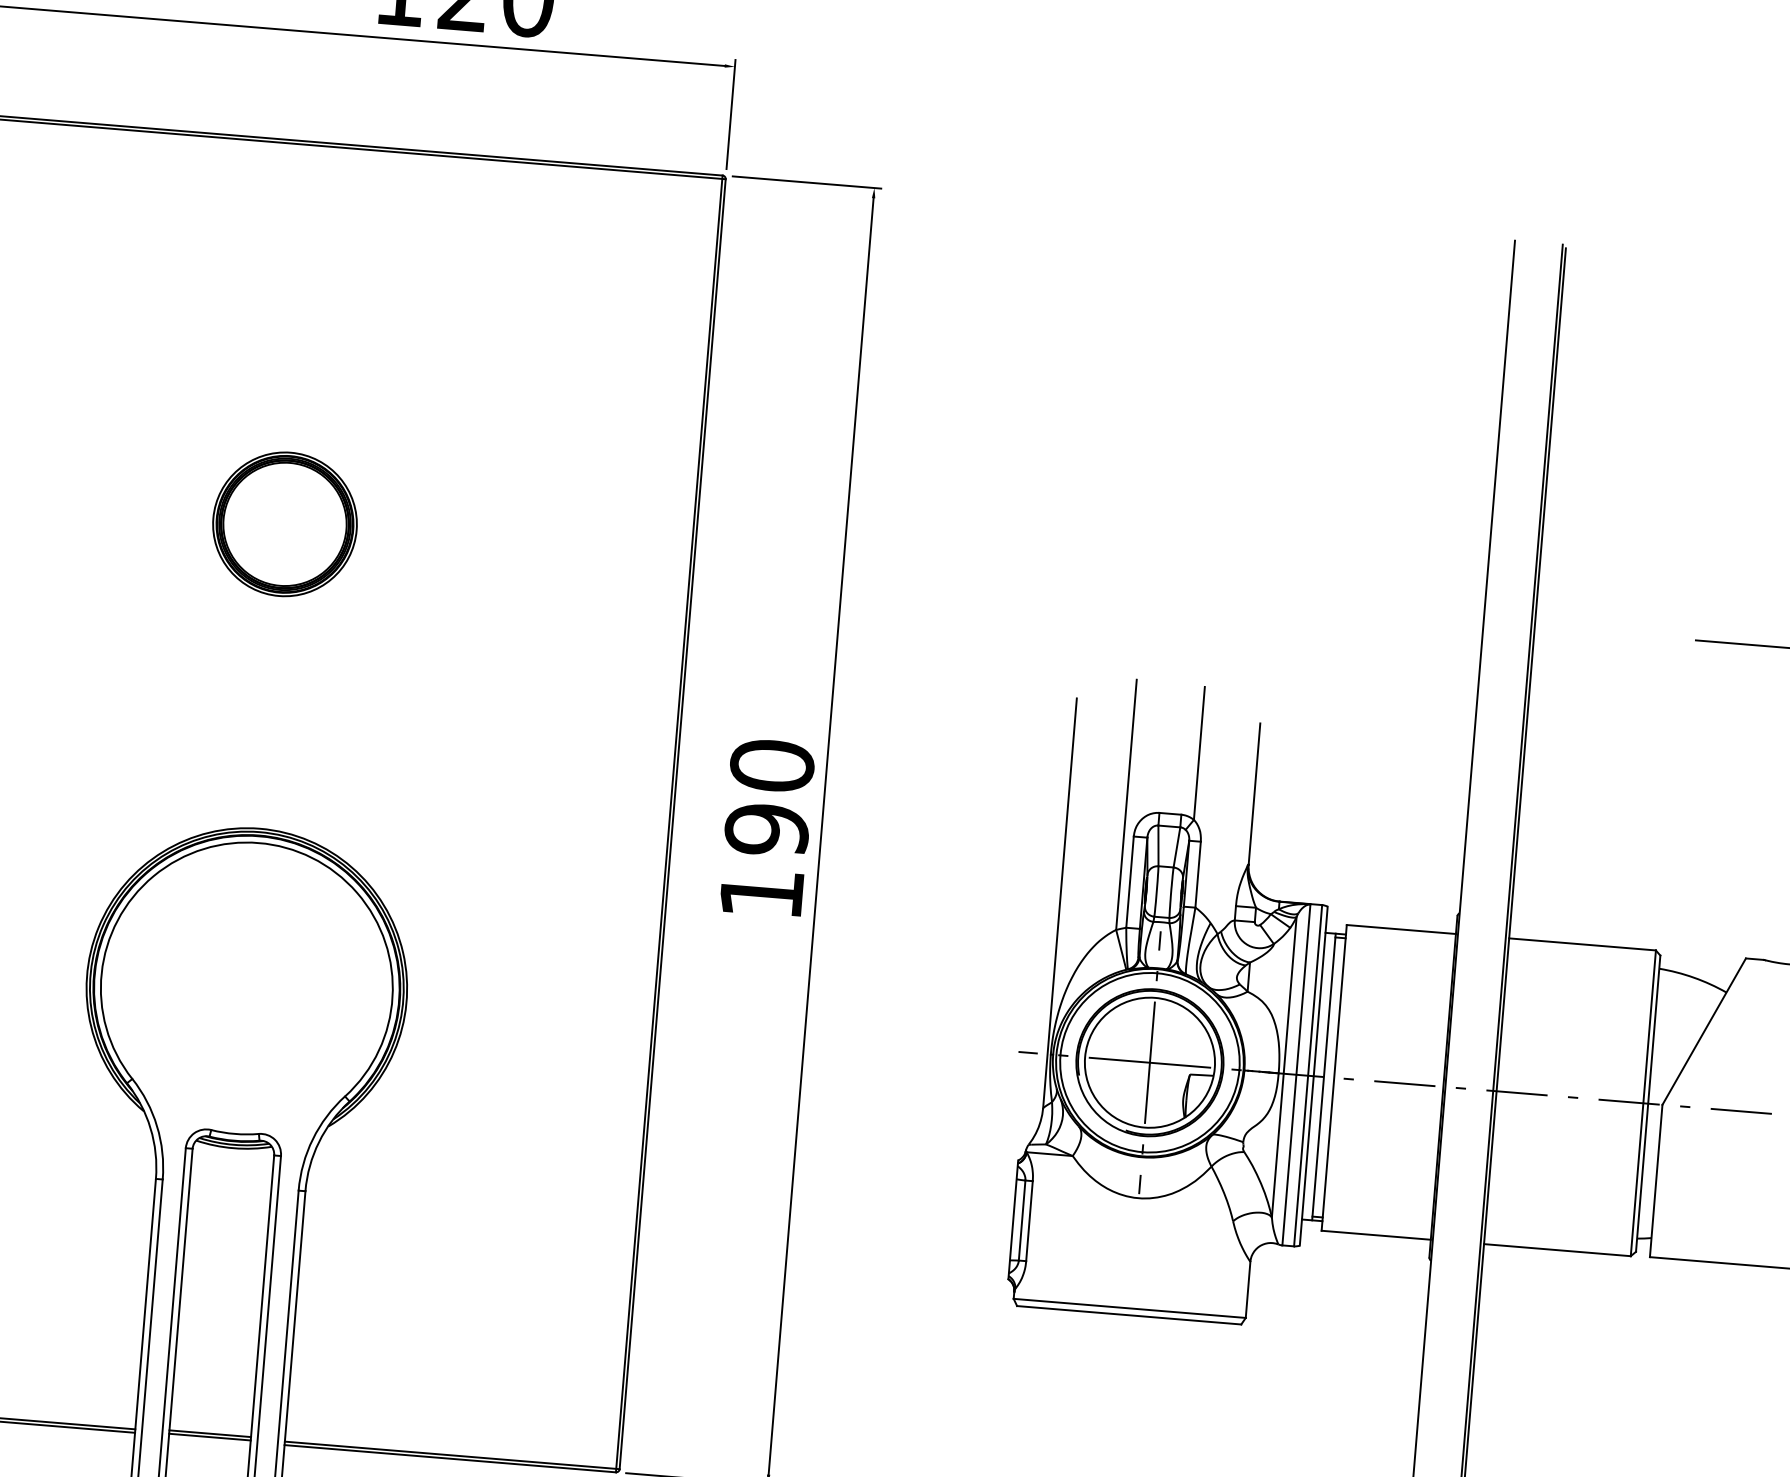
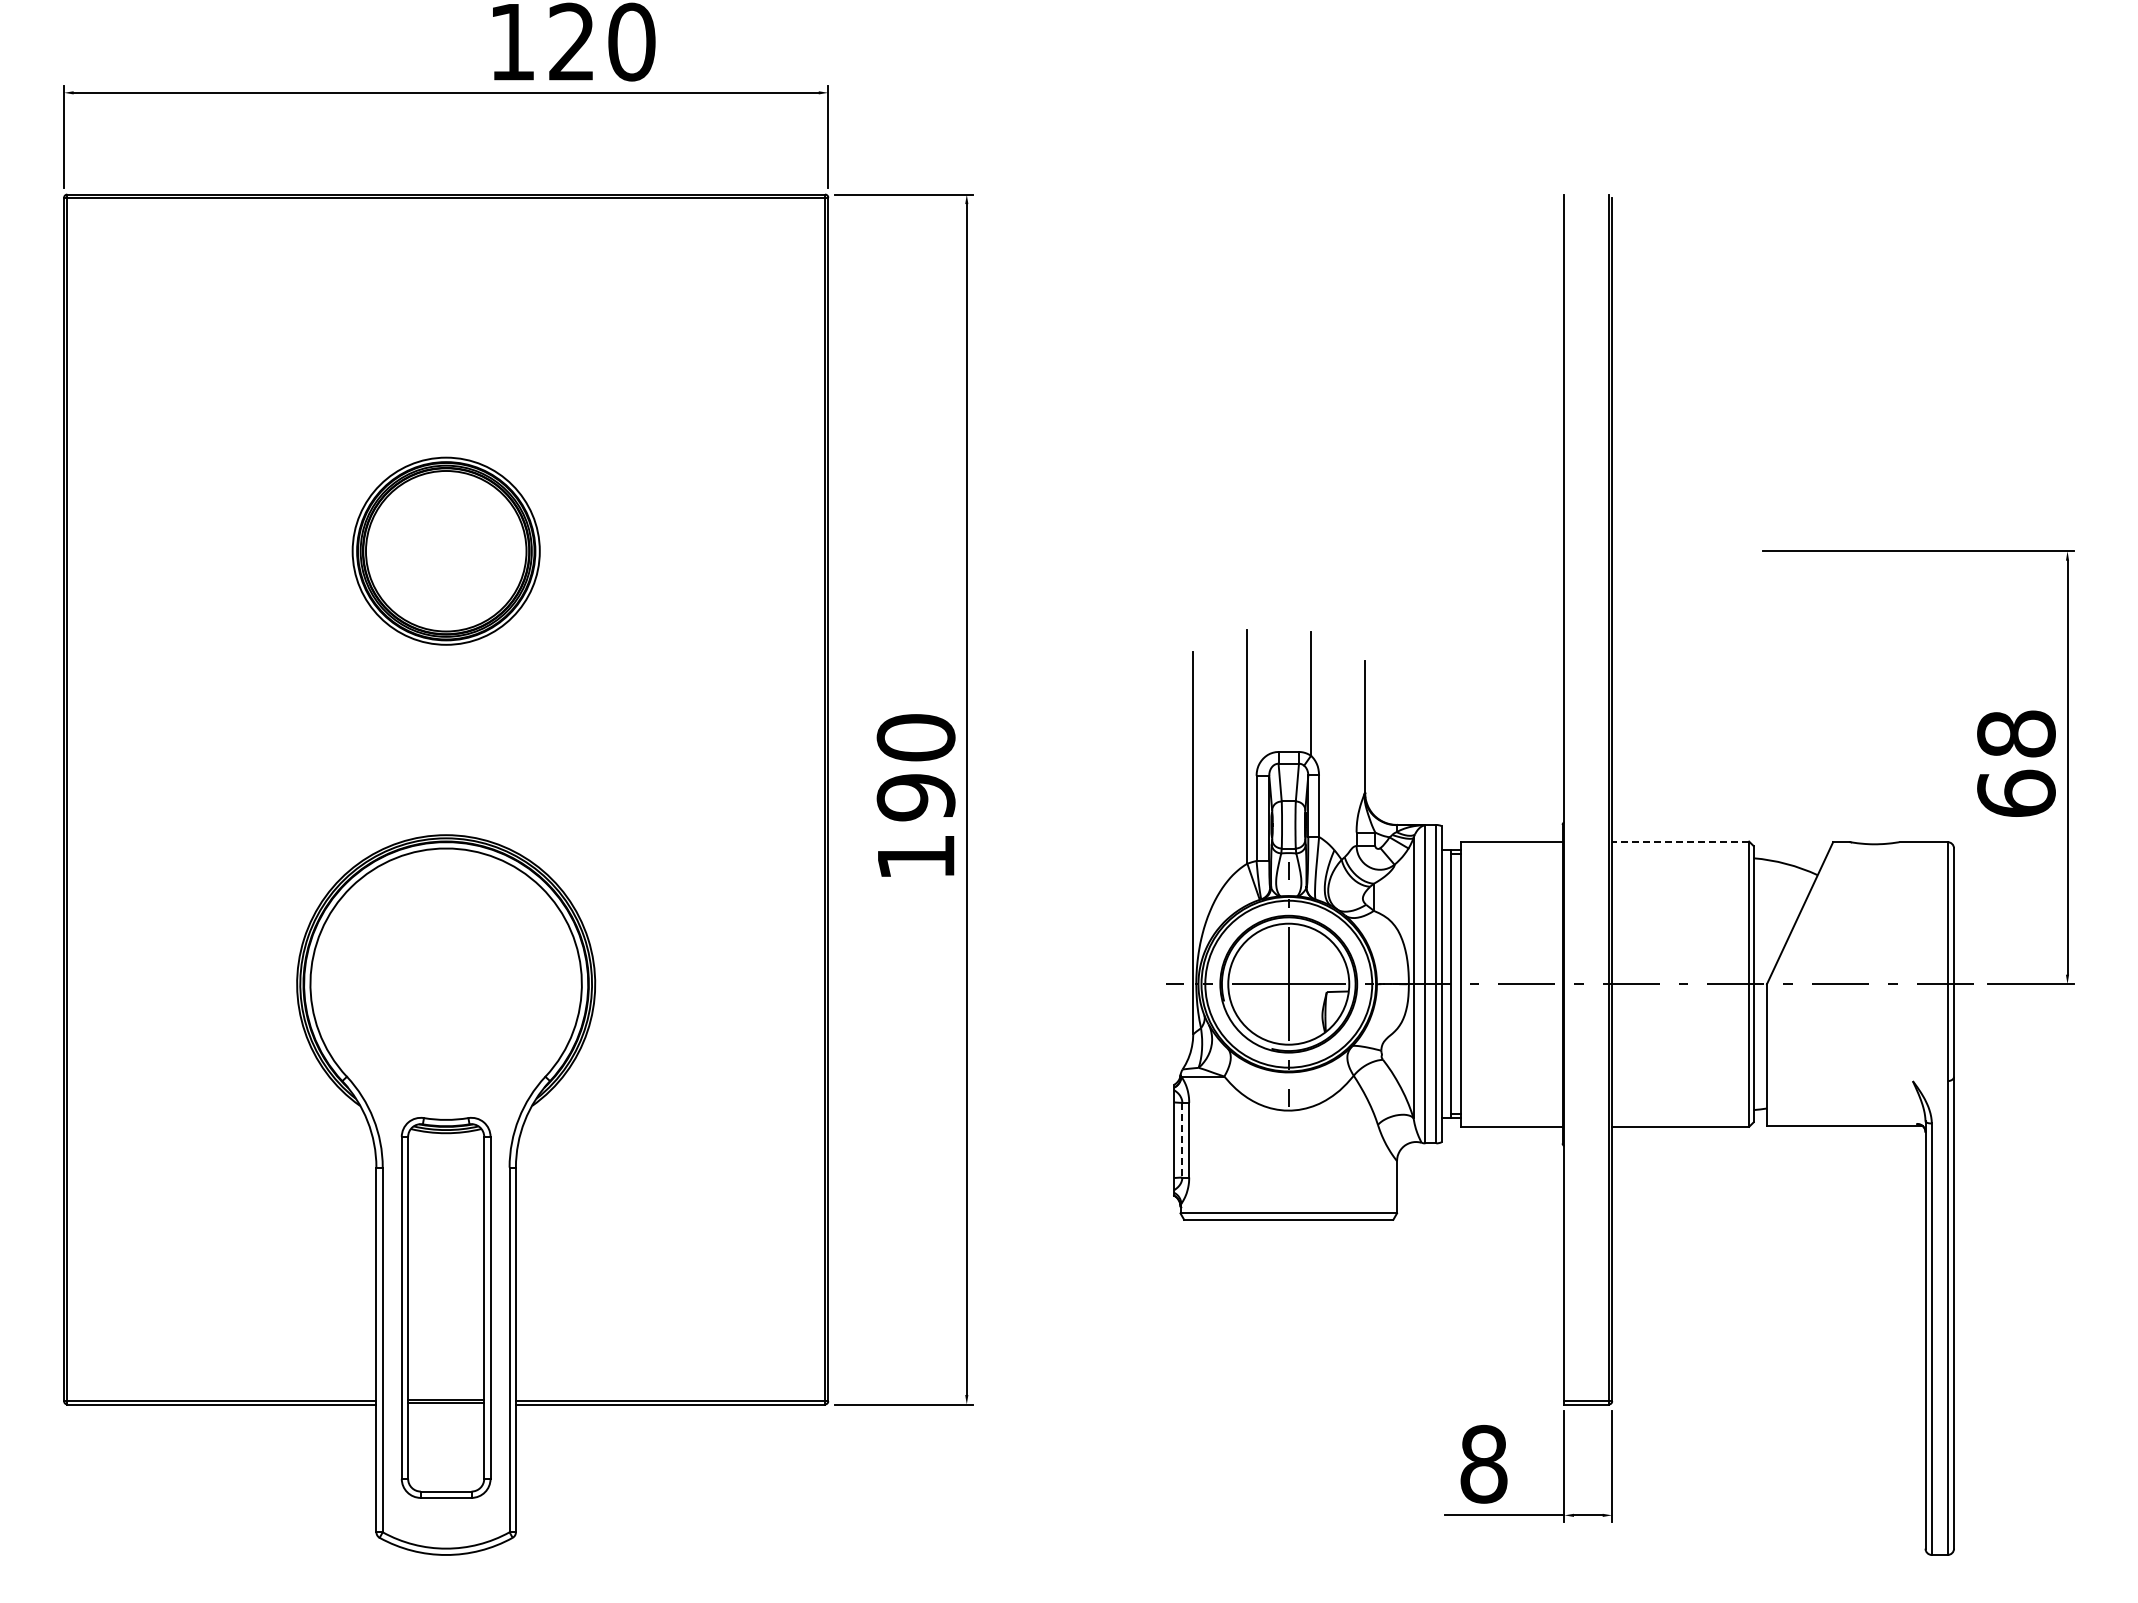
part: (284, 523) -> (445, 550), size x1.4
line: (1582, 944) -> (1680, 841), solid -> dashed
line: (1022, 1220) -> (1182, 1140), solid -> dashed

